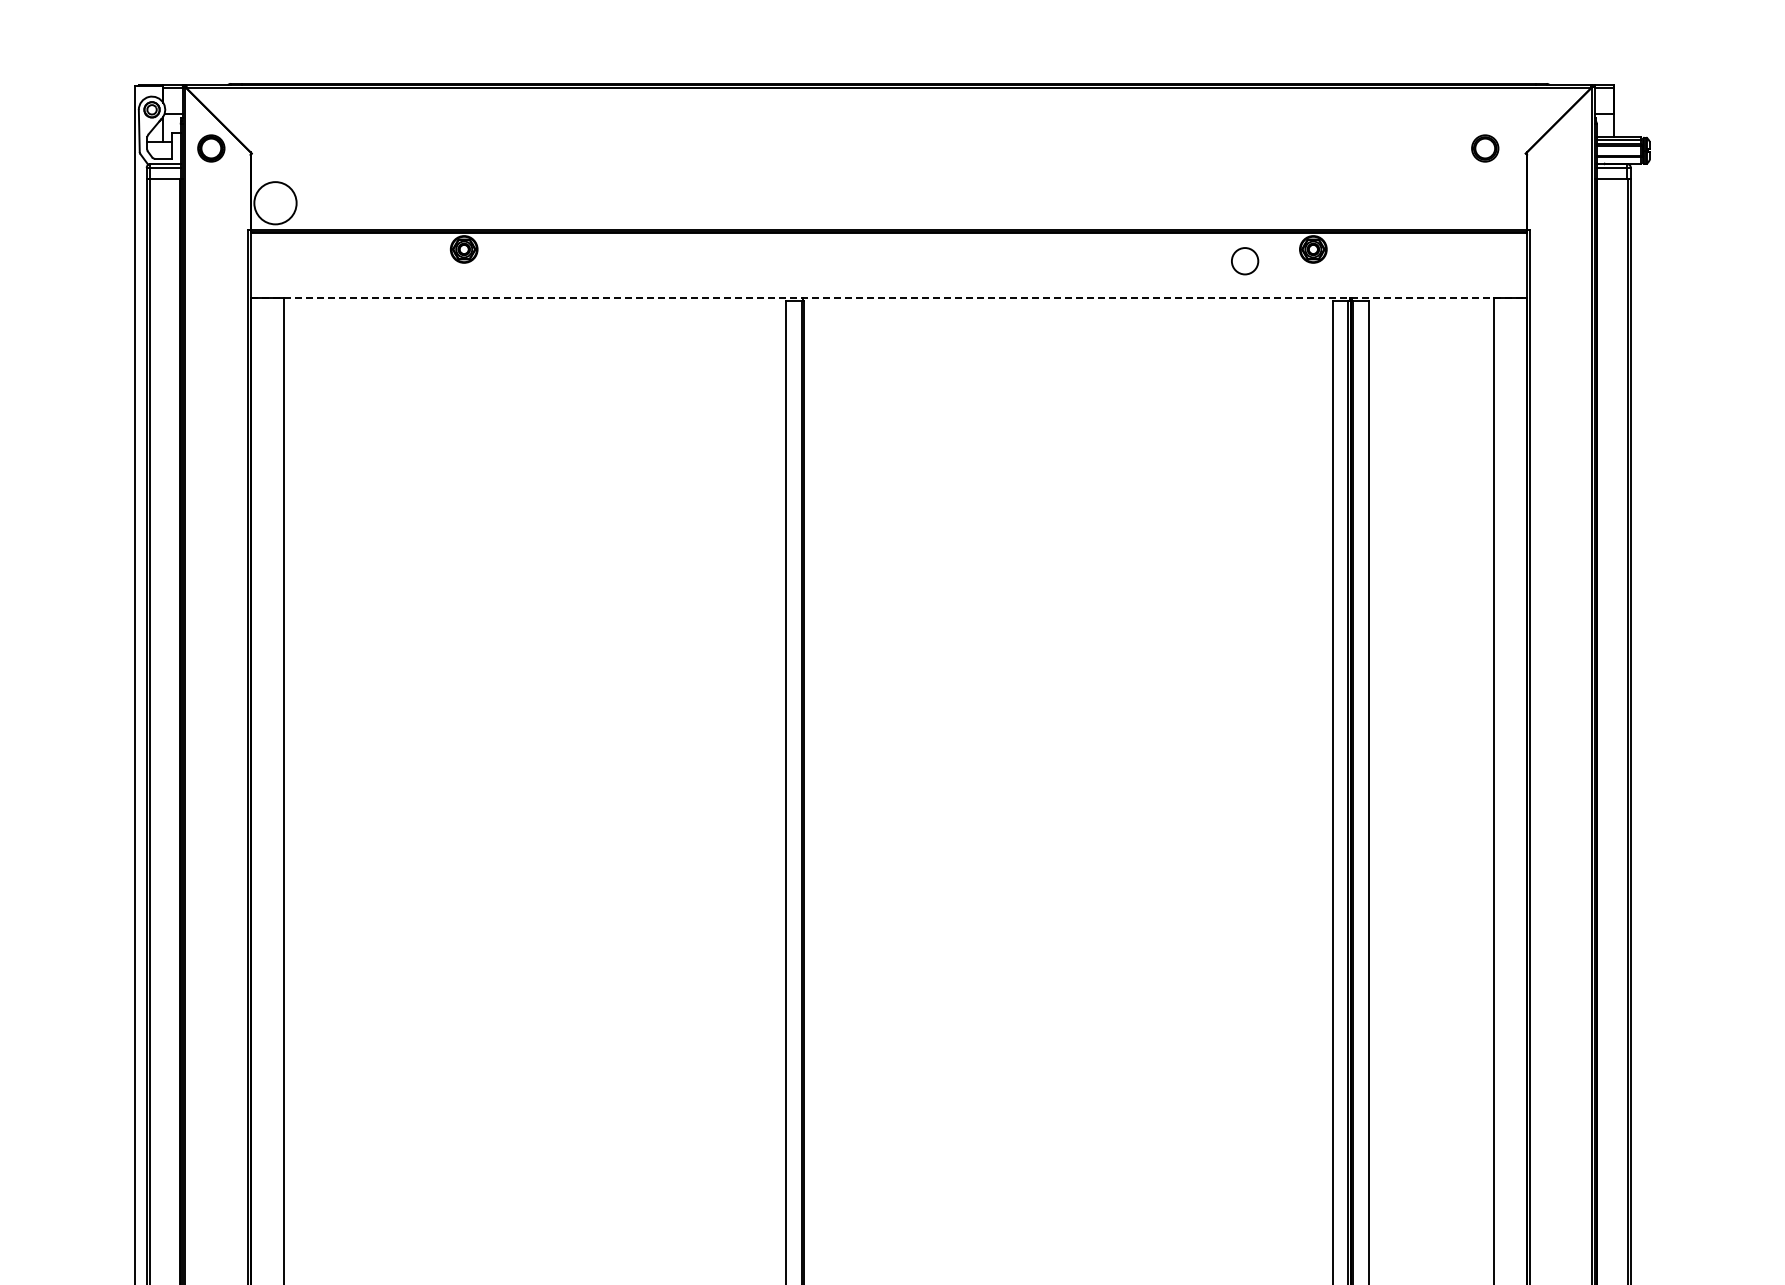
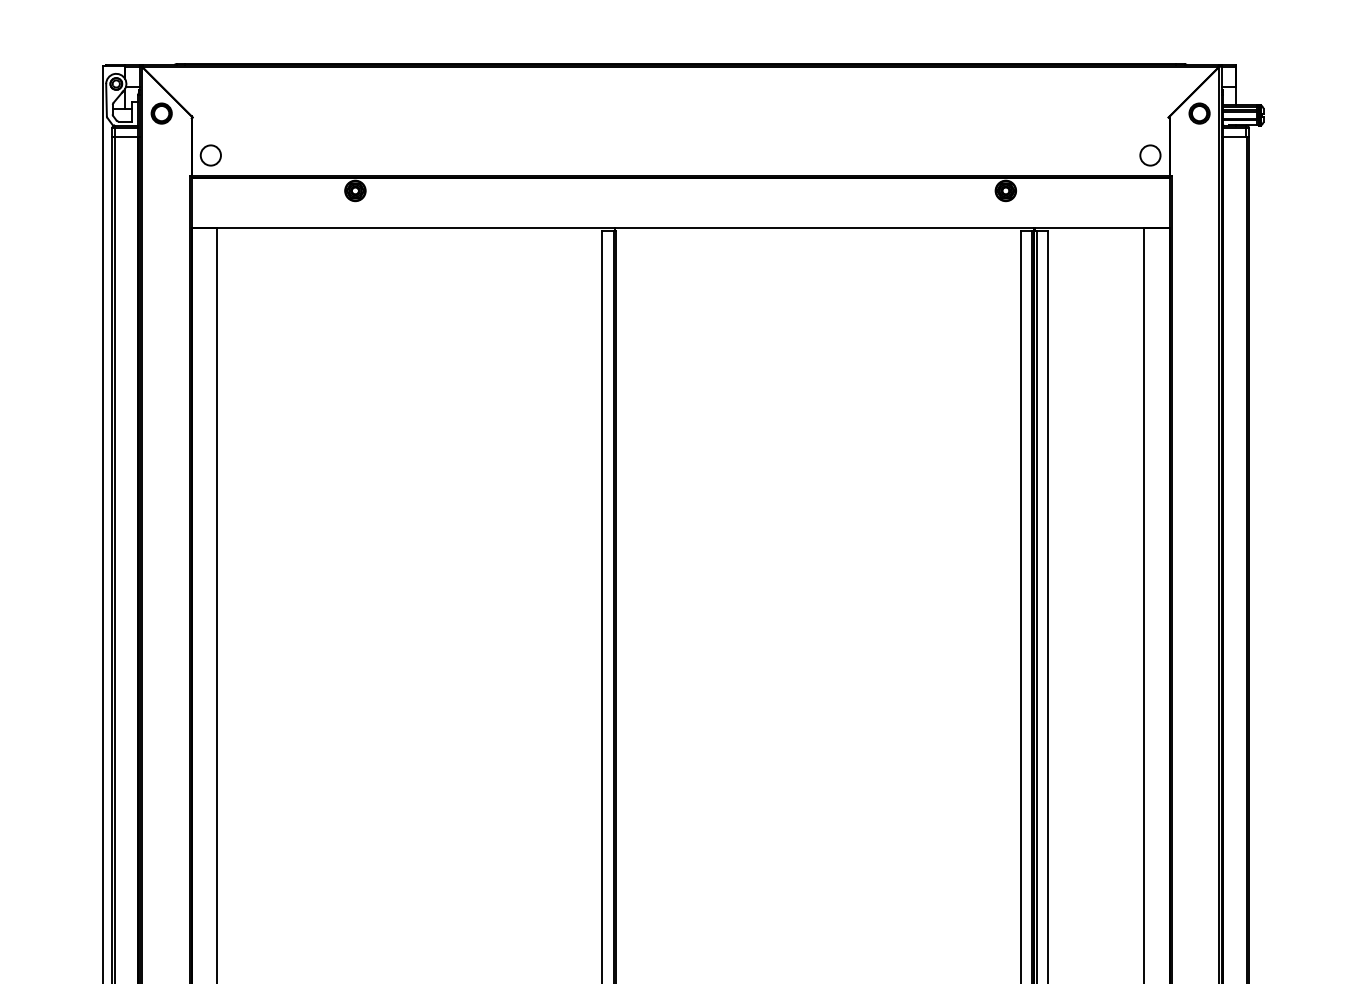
part: (1485, 148) -> (1199, 113), moved
circle: (275, 203) -> (210, 155), size x0.62
circle: (1245, 261) -> (1150, 155), moved
line: (889, 297) -> (681, 227), dashed -> solid

